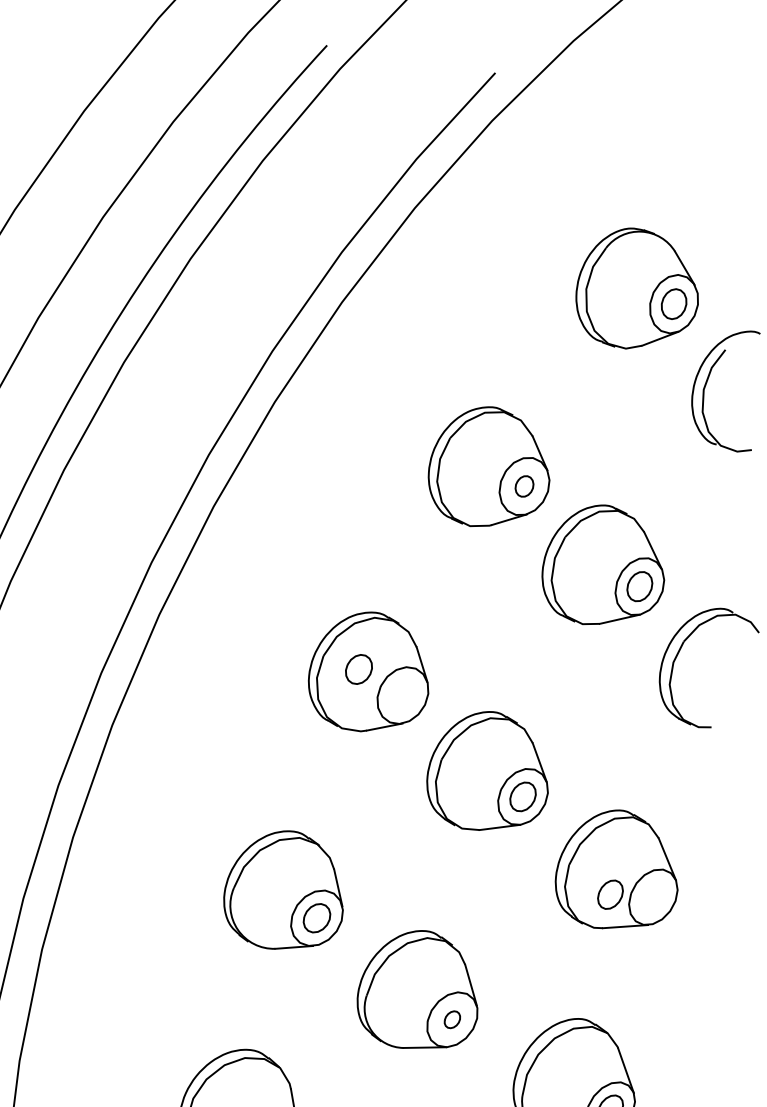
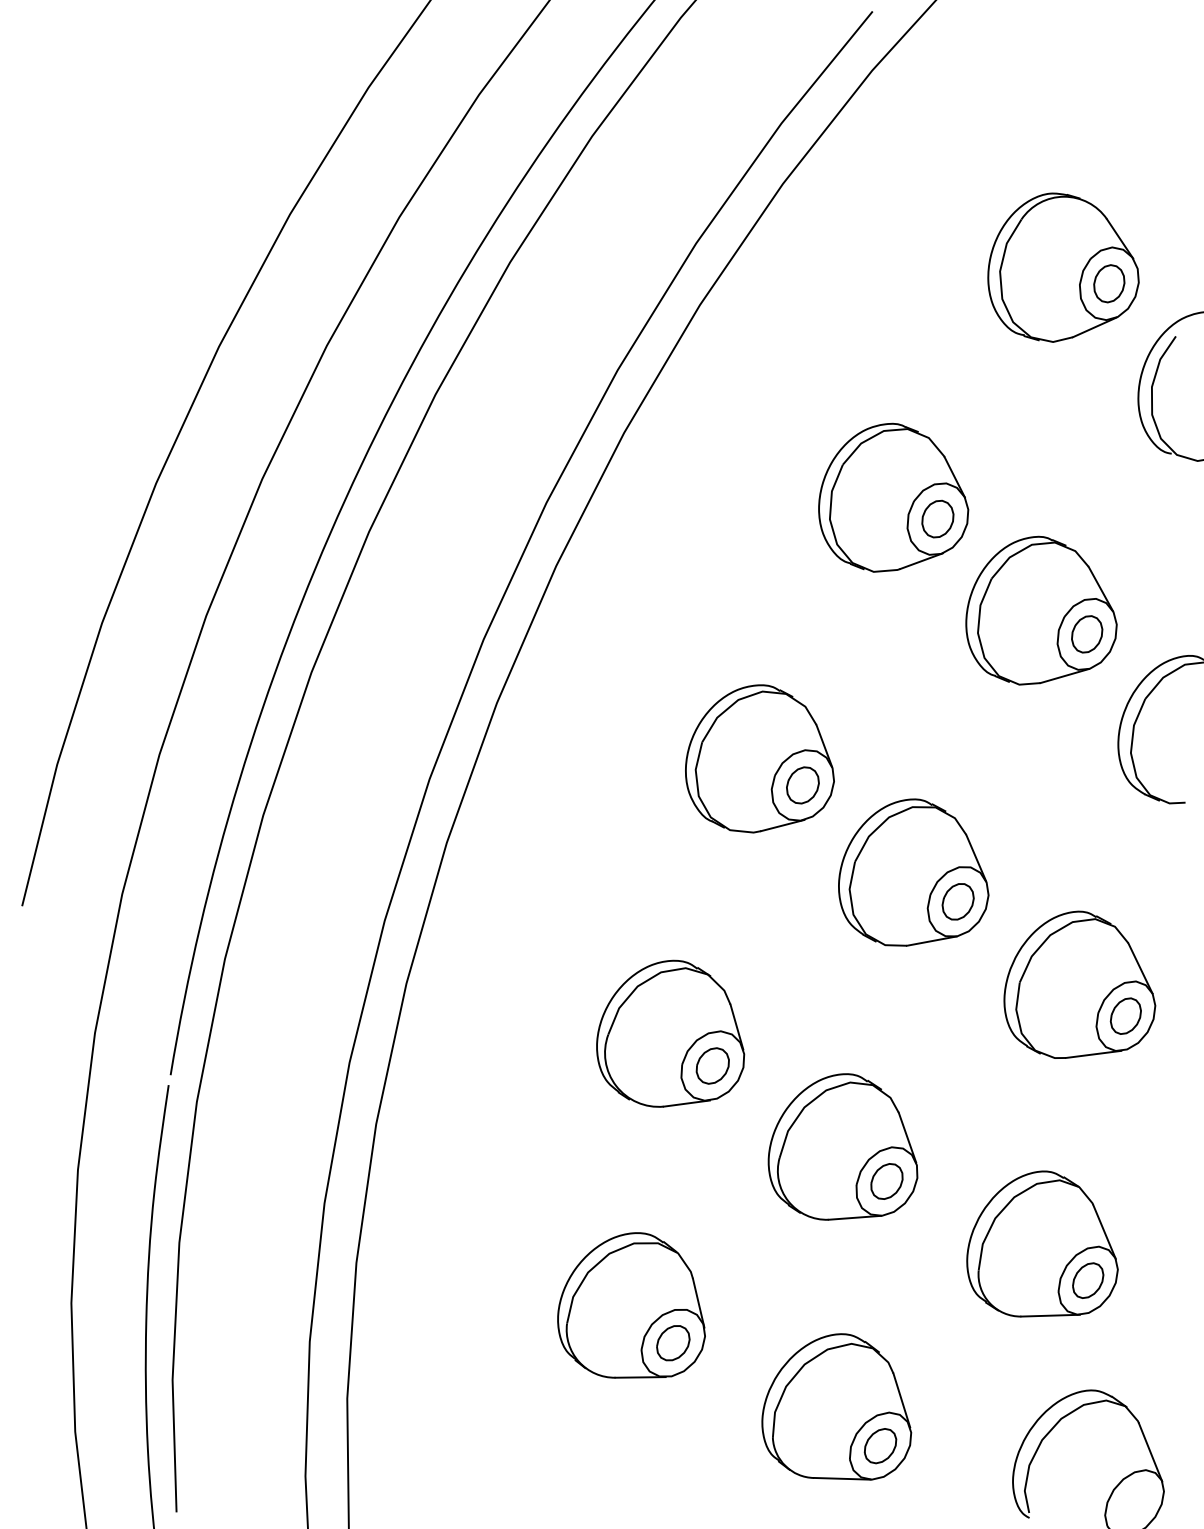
part: (524, 485) -> (937, 518), size x1.43
part: (358, 669) -> (802, 785), moved
part: (610, 894) -> (1125, 1015), moved
part: (452, 1019) -> (886, 1181), size x1.67

